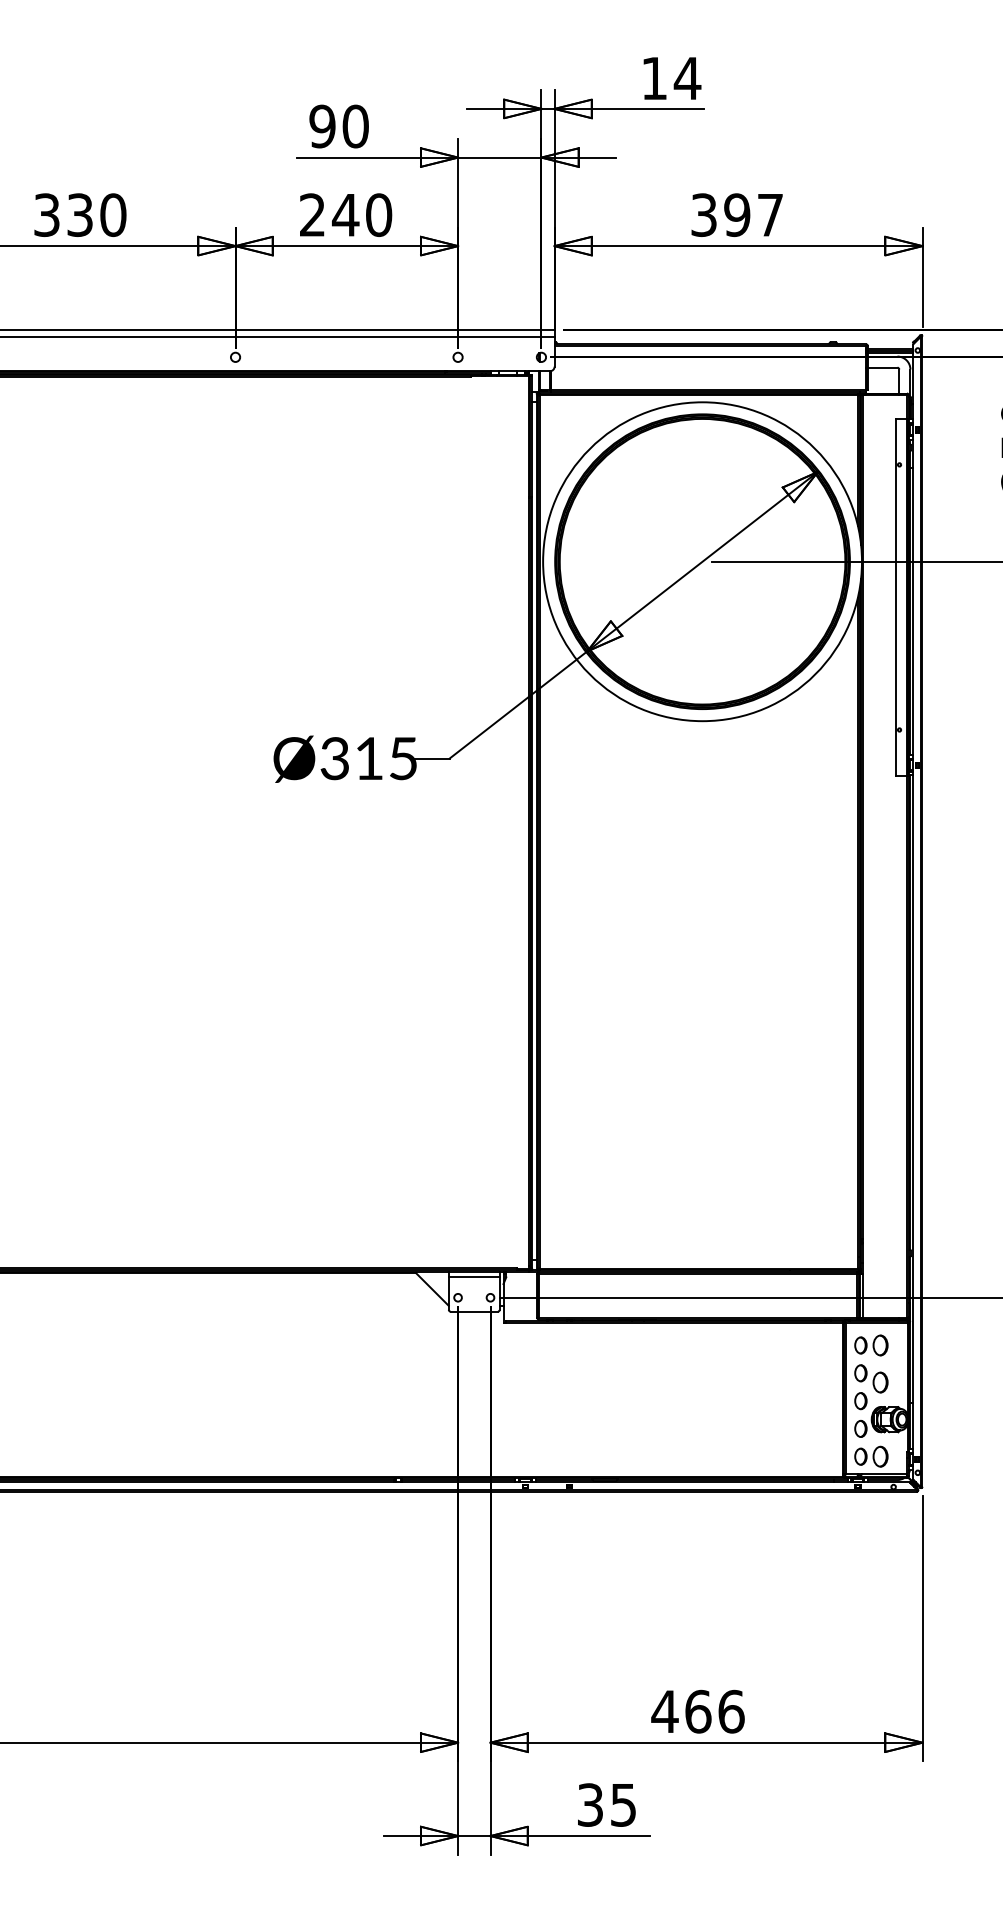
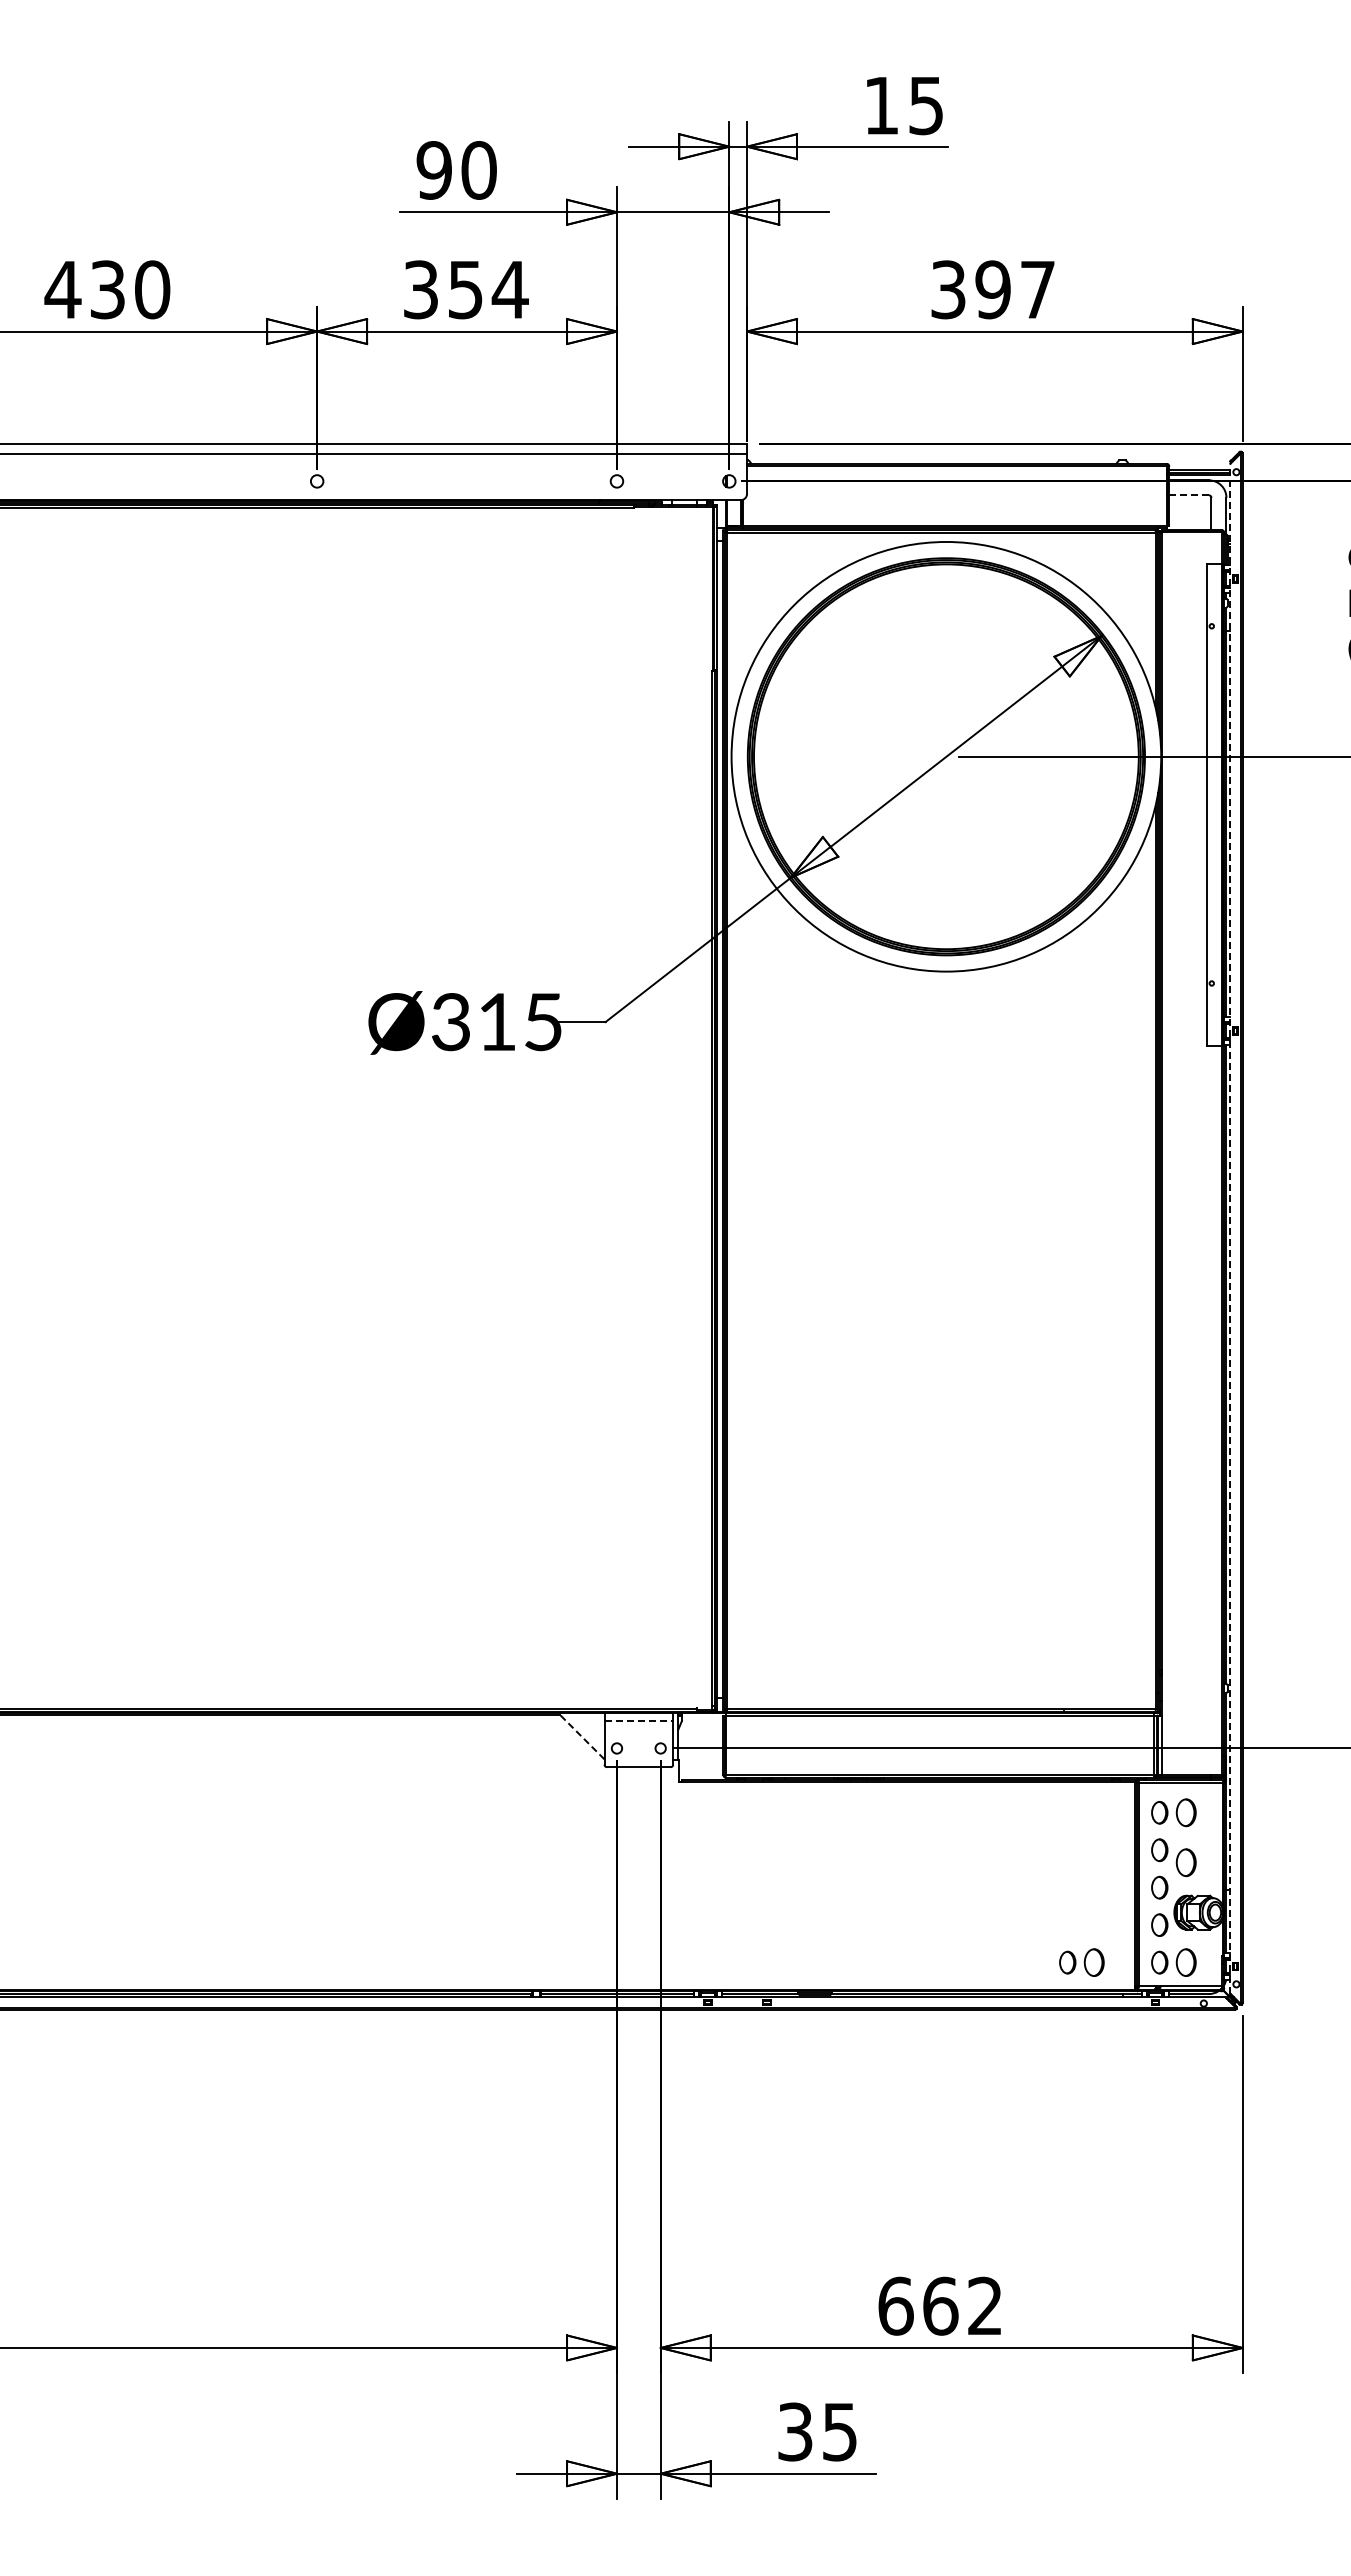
text: (687, 79) -> (925, 106), 14 -> 15
text: (46, 214) -> (62, 289), 330 -> 430
text: (346, 214) -> (466, 289), 240 -> 354
line: (882, 367) -> (1189, 495), solid -> dashed
line: (913, 911) -> (1230, 1228), solid -> dashed
line: (474, 1277) -> (639, 1720), solid -> dashed
line: (432, 1289) -> (582, 1737), solid -> dashed
part: (802, 1456) -> (1081, 1962), added
text: (698, 1711) -> (940, 2305), 466 -> 662

